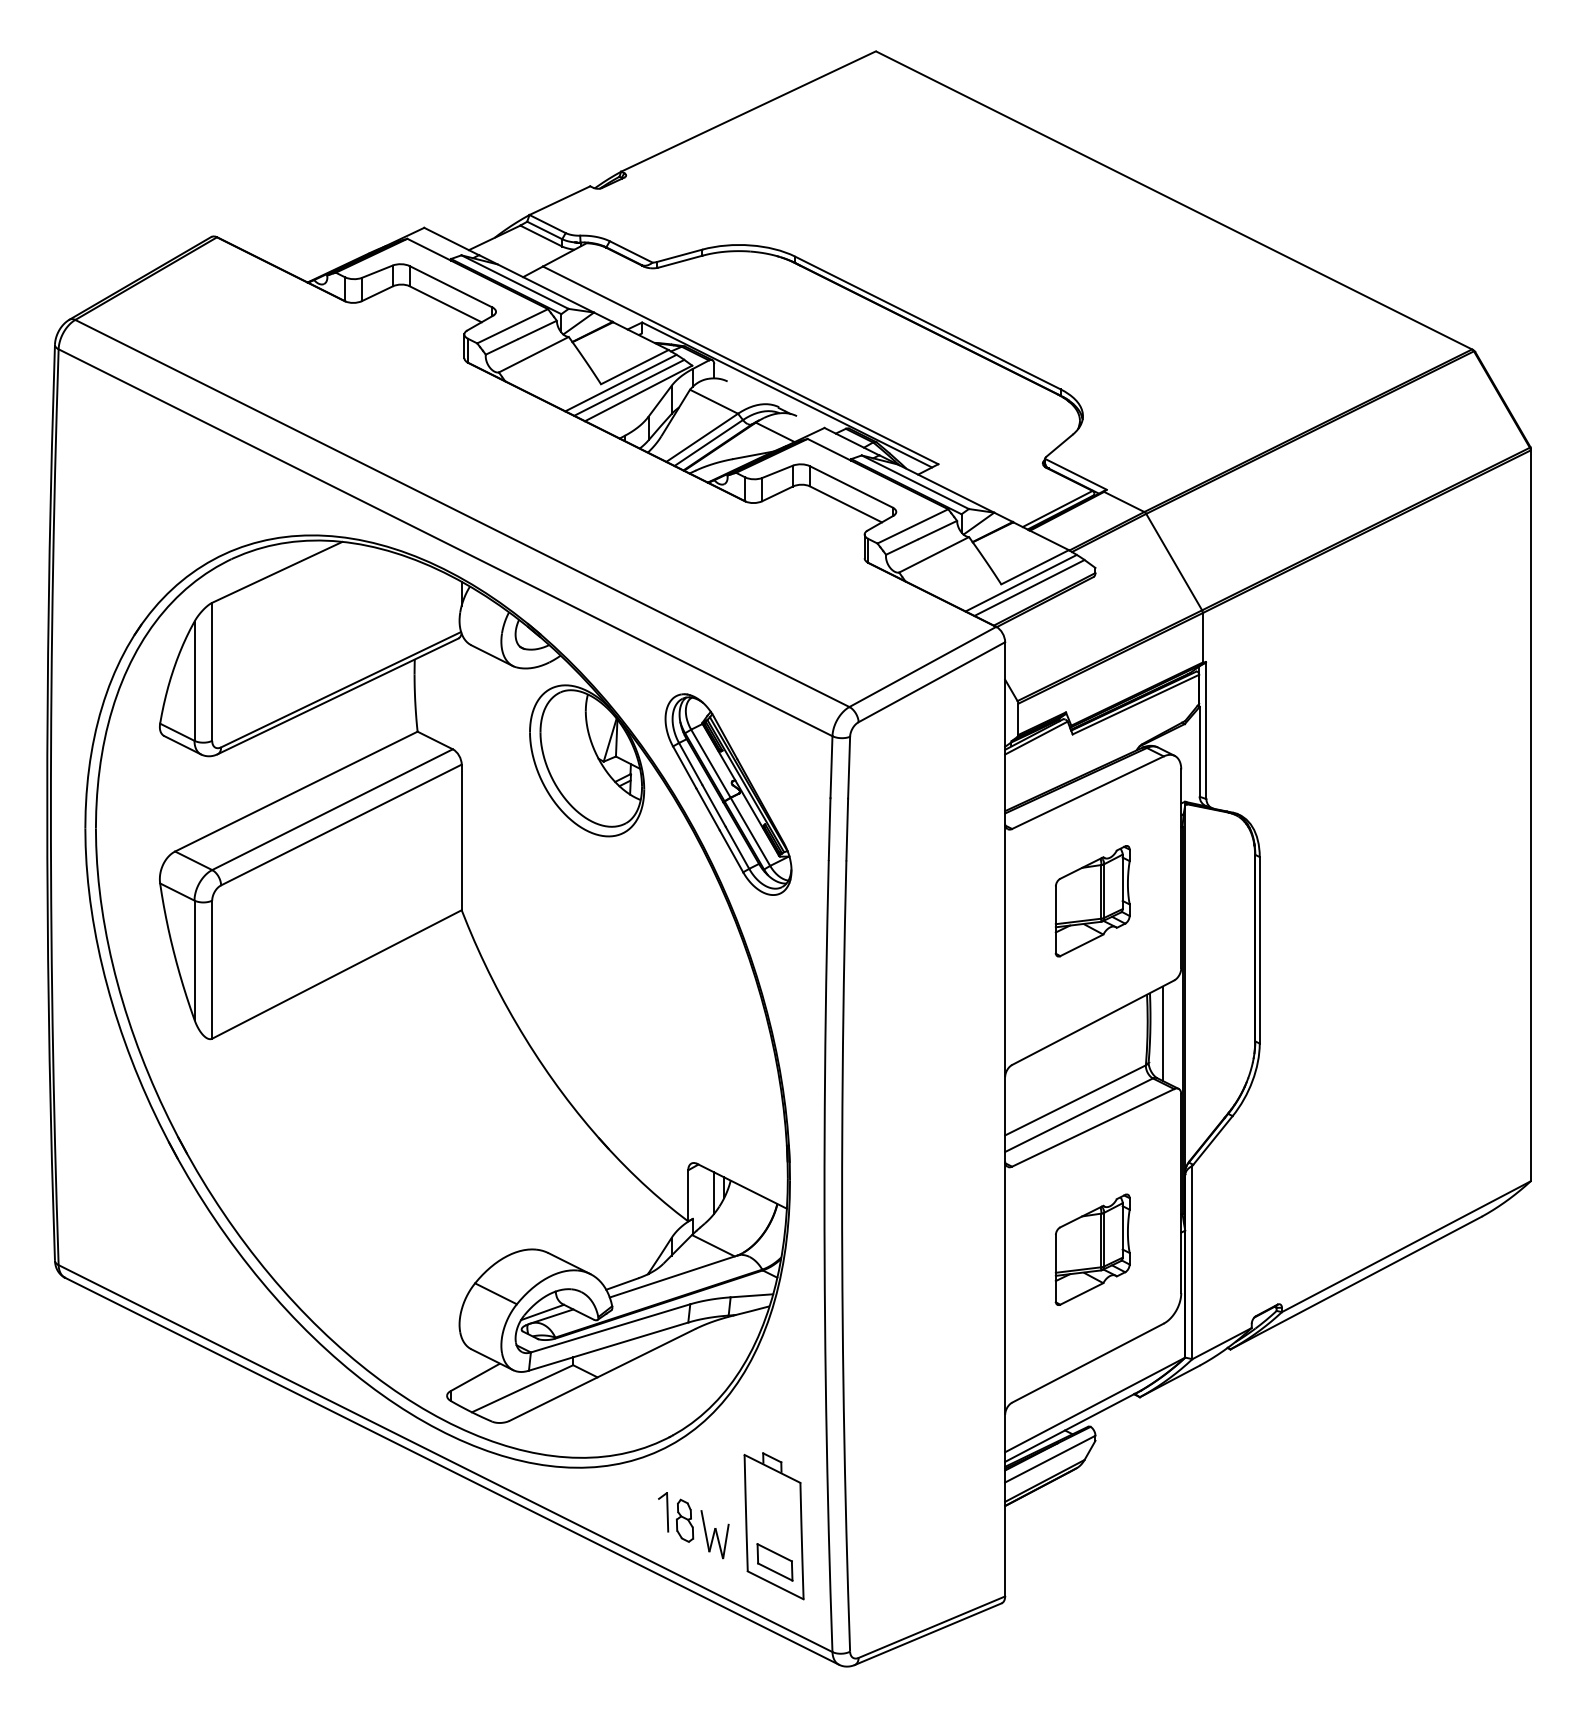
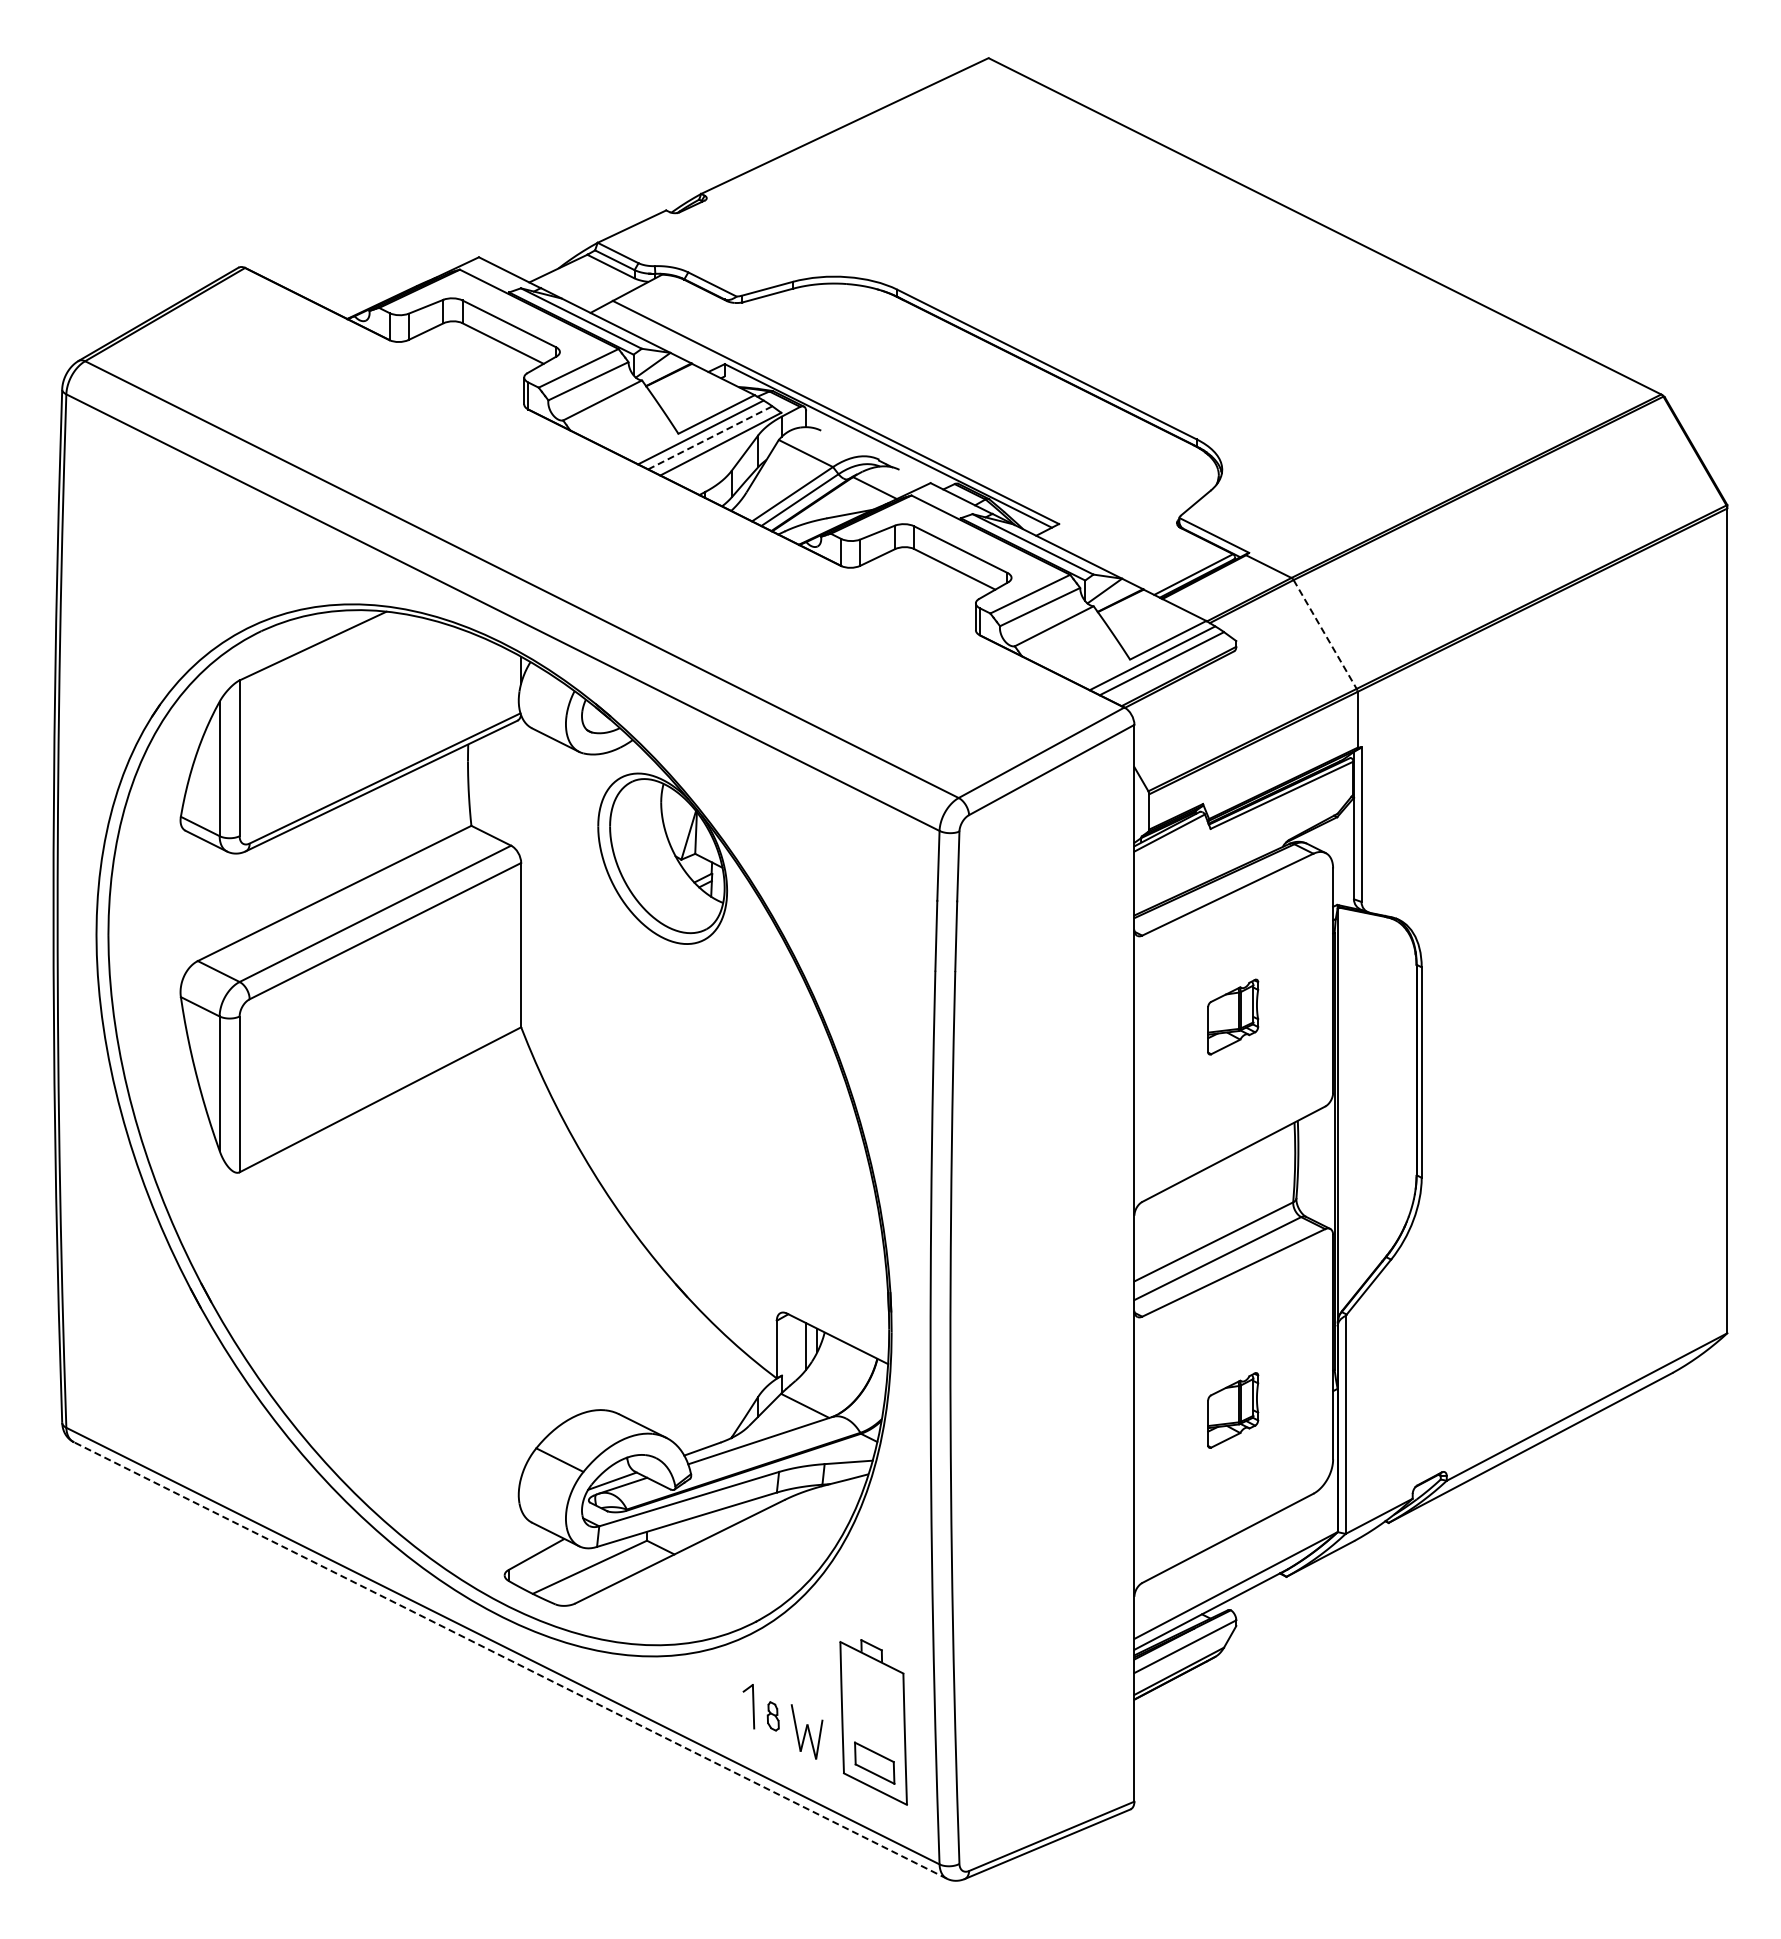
line: (629, 387) -> (710, 437), solid -> dashed
line: (1174, 562) -> (1325, 634), solid -> dashed
part: (728, 794) -> (822, 896), removed
part: (1092, 900) -> (1232, 1016), size x0.6
line: (1162, 1033) -> (1312, 1166), removed
part: (1092, 1249) -> (1232, 1410), size x0.6
line: (451, 1471) -> (509, 1660), solid -> dashed
part: (685, 1520) -> (773, 1716), size x0.6

